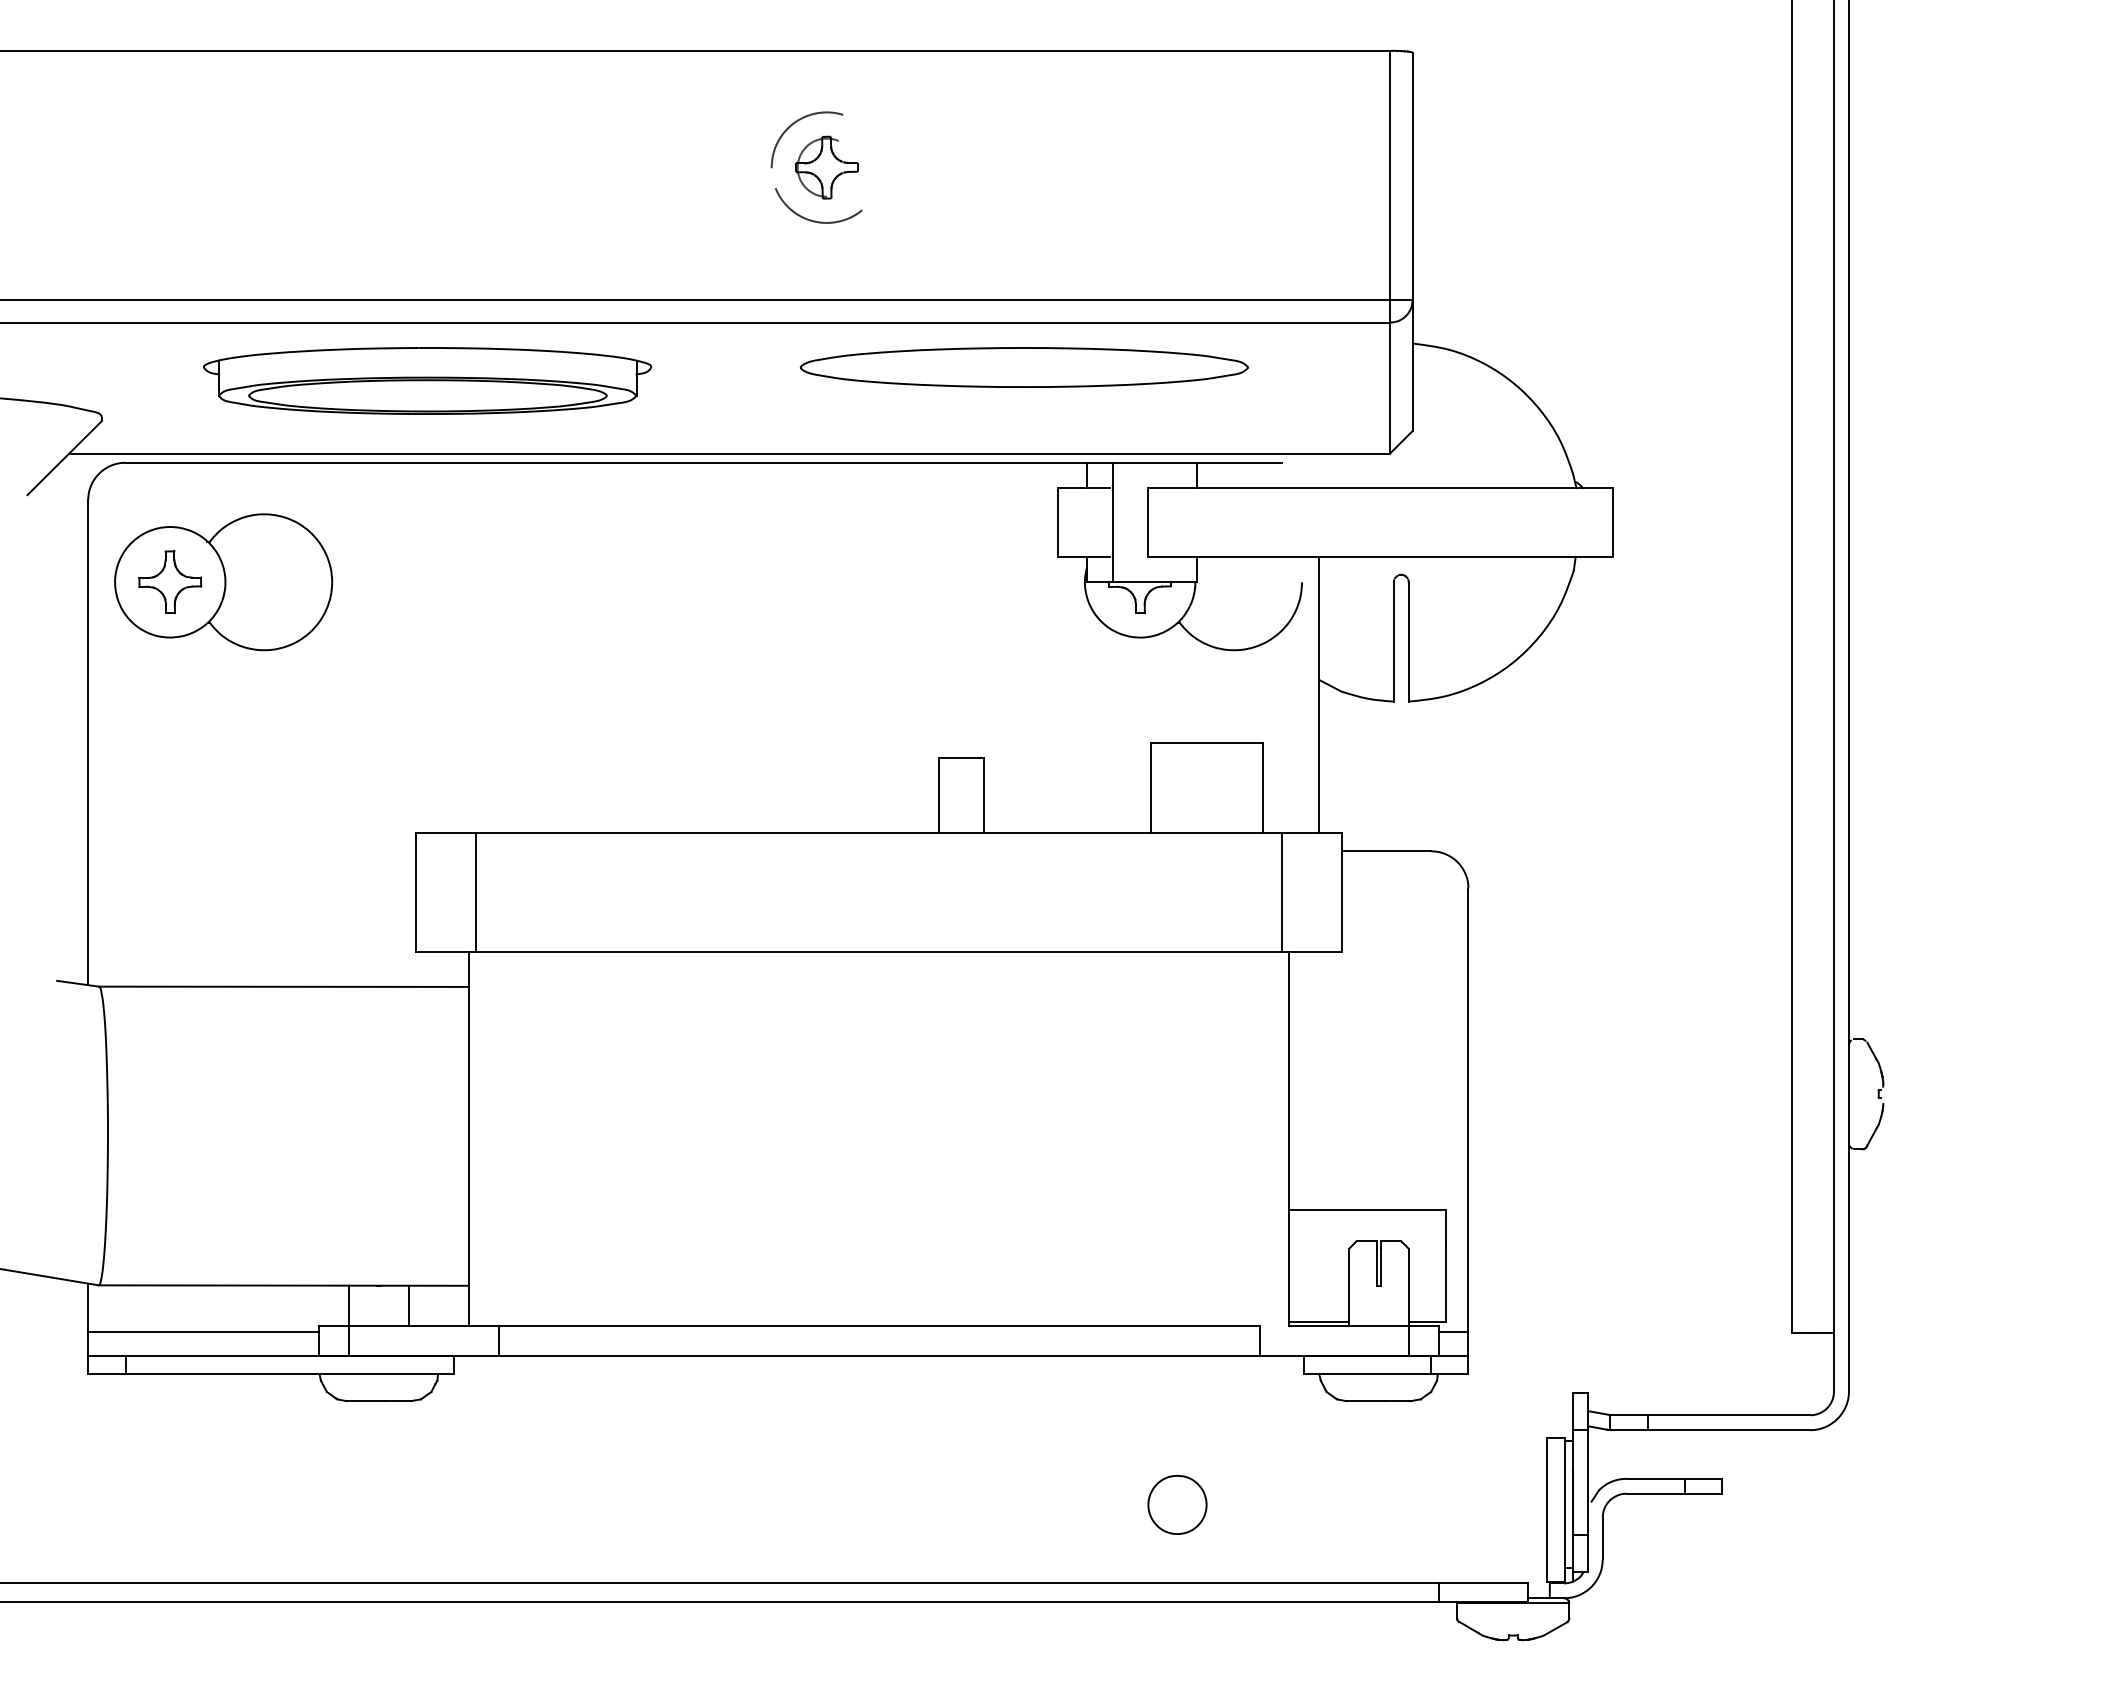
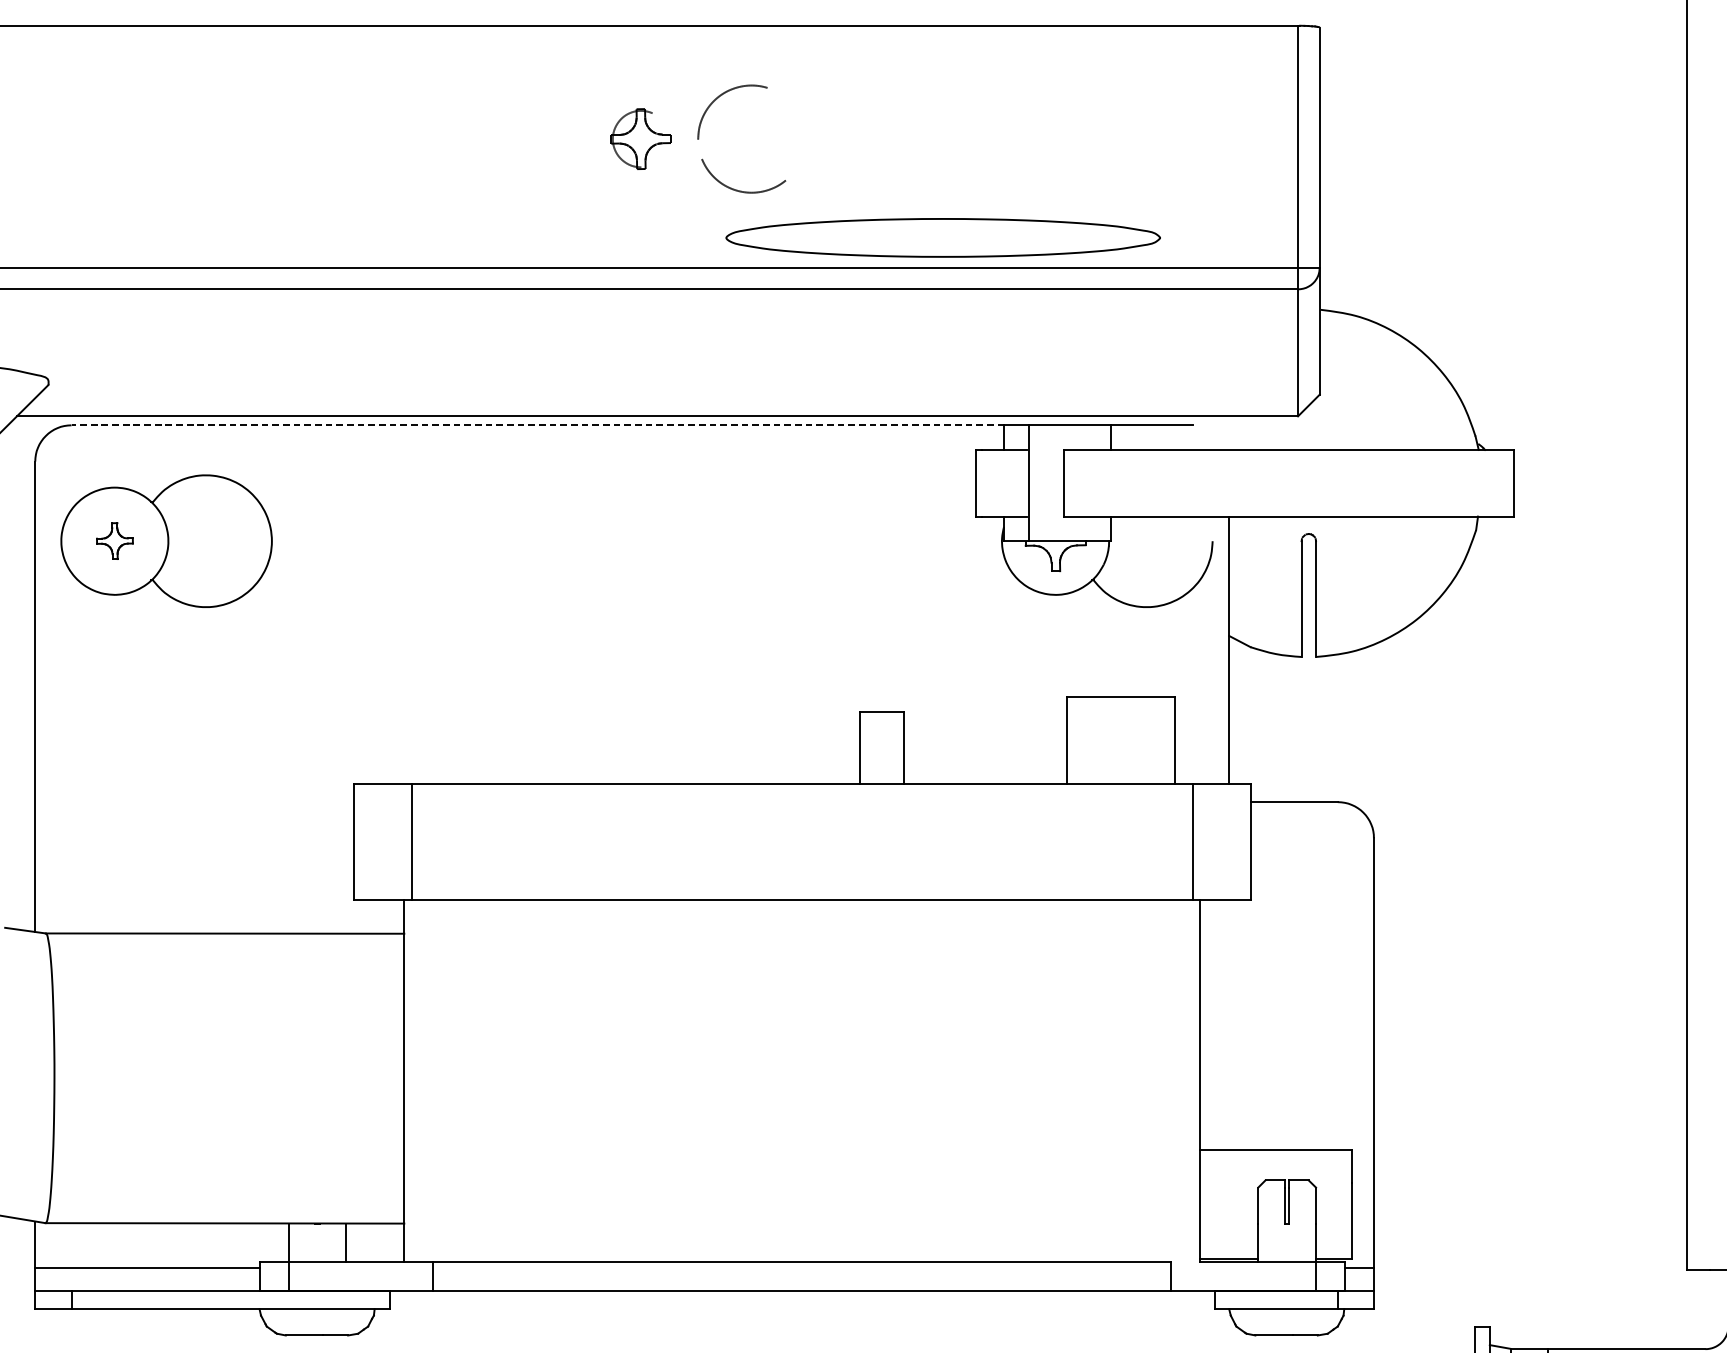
part: (826, 167) -> (640, 138), moved
part: (1023, 367) -> (942, 237), moved
part: (427, 380) -> (364, 345), removed
line: (606, 462) -> (537, 425), solid -> dashed
part: (170, 581) -> (115, 540), size x0.6

